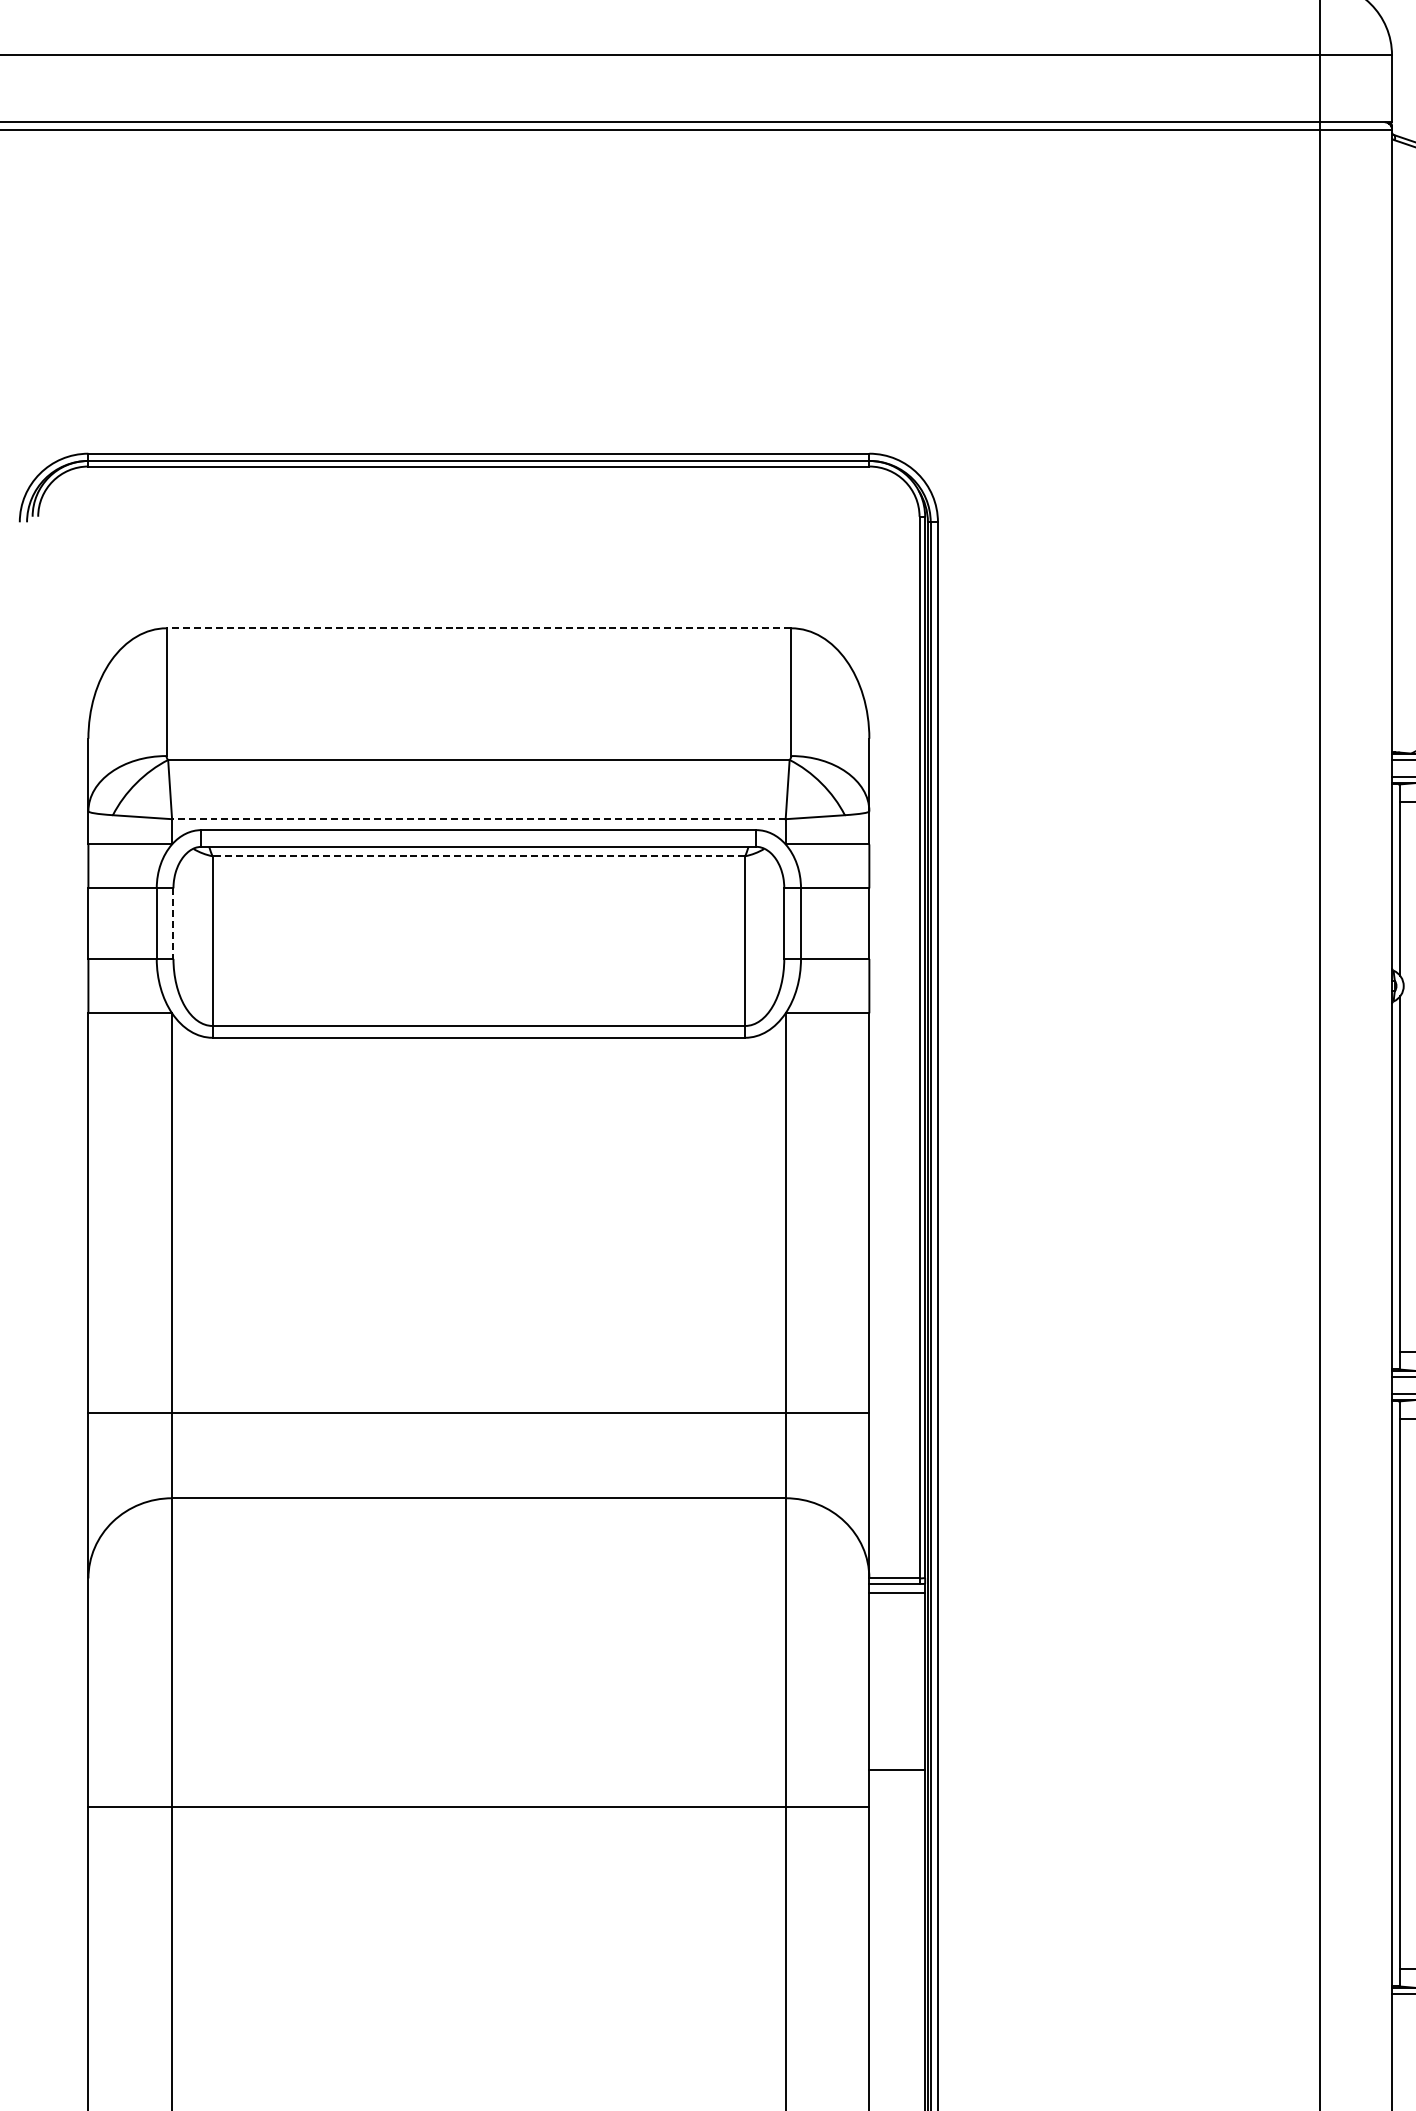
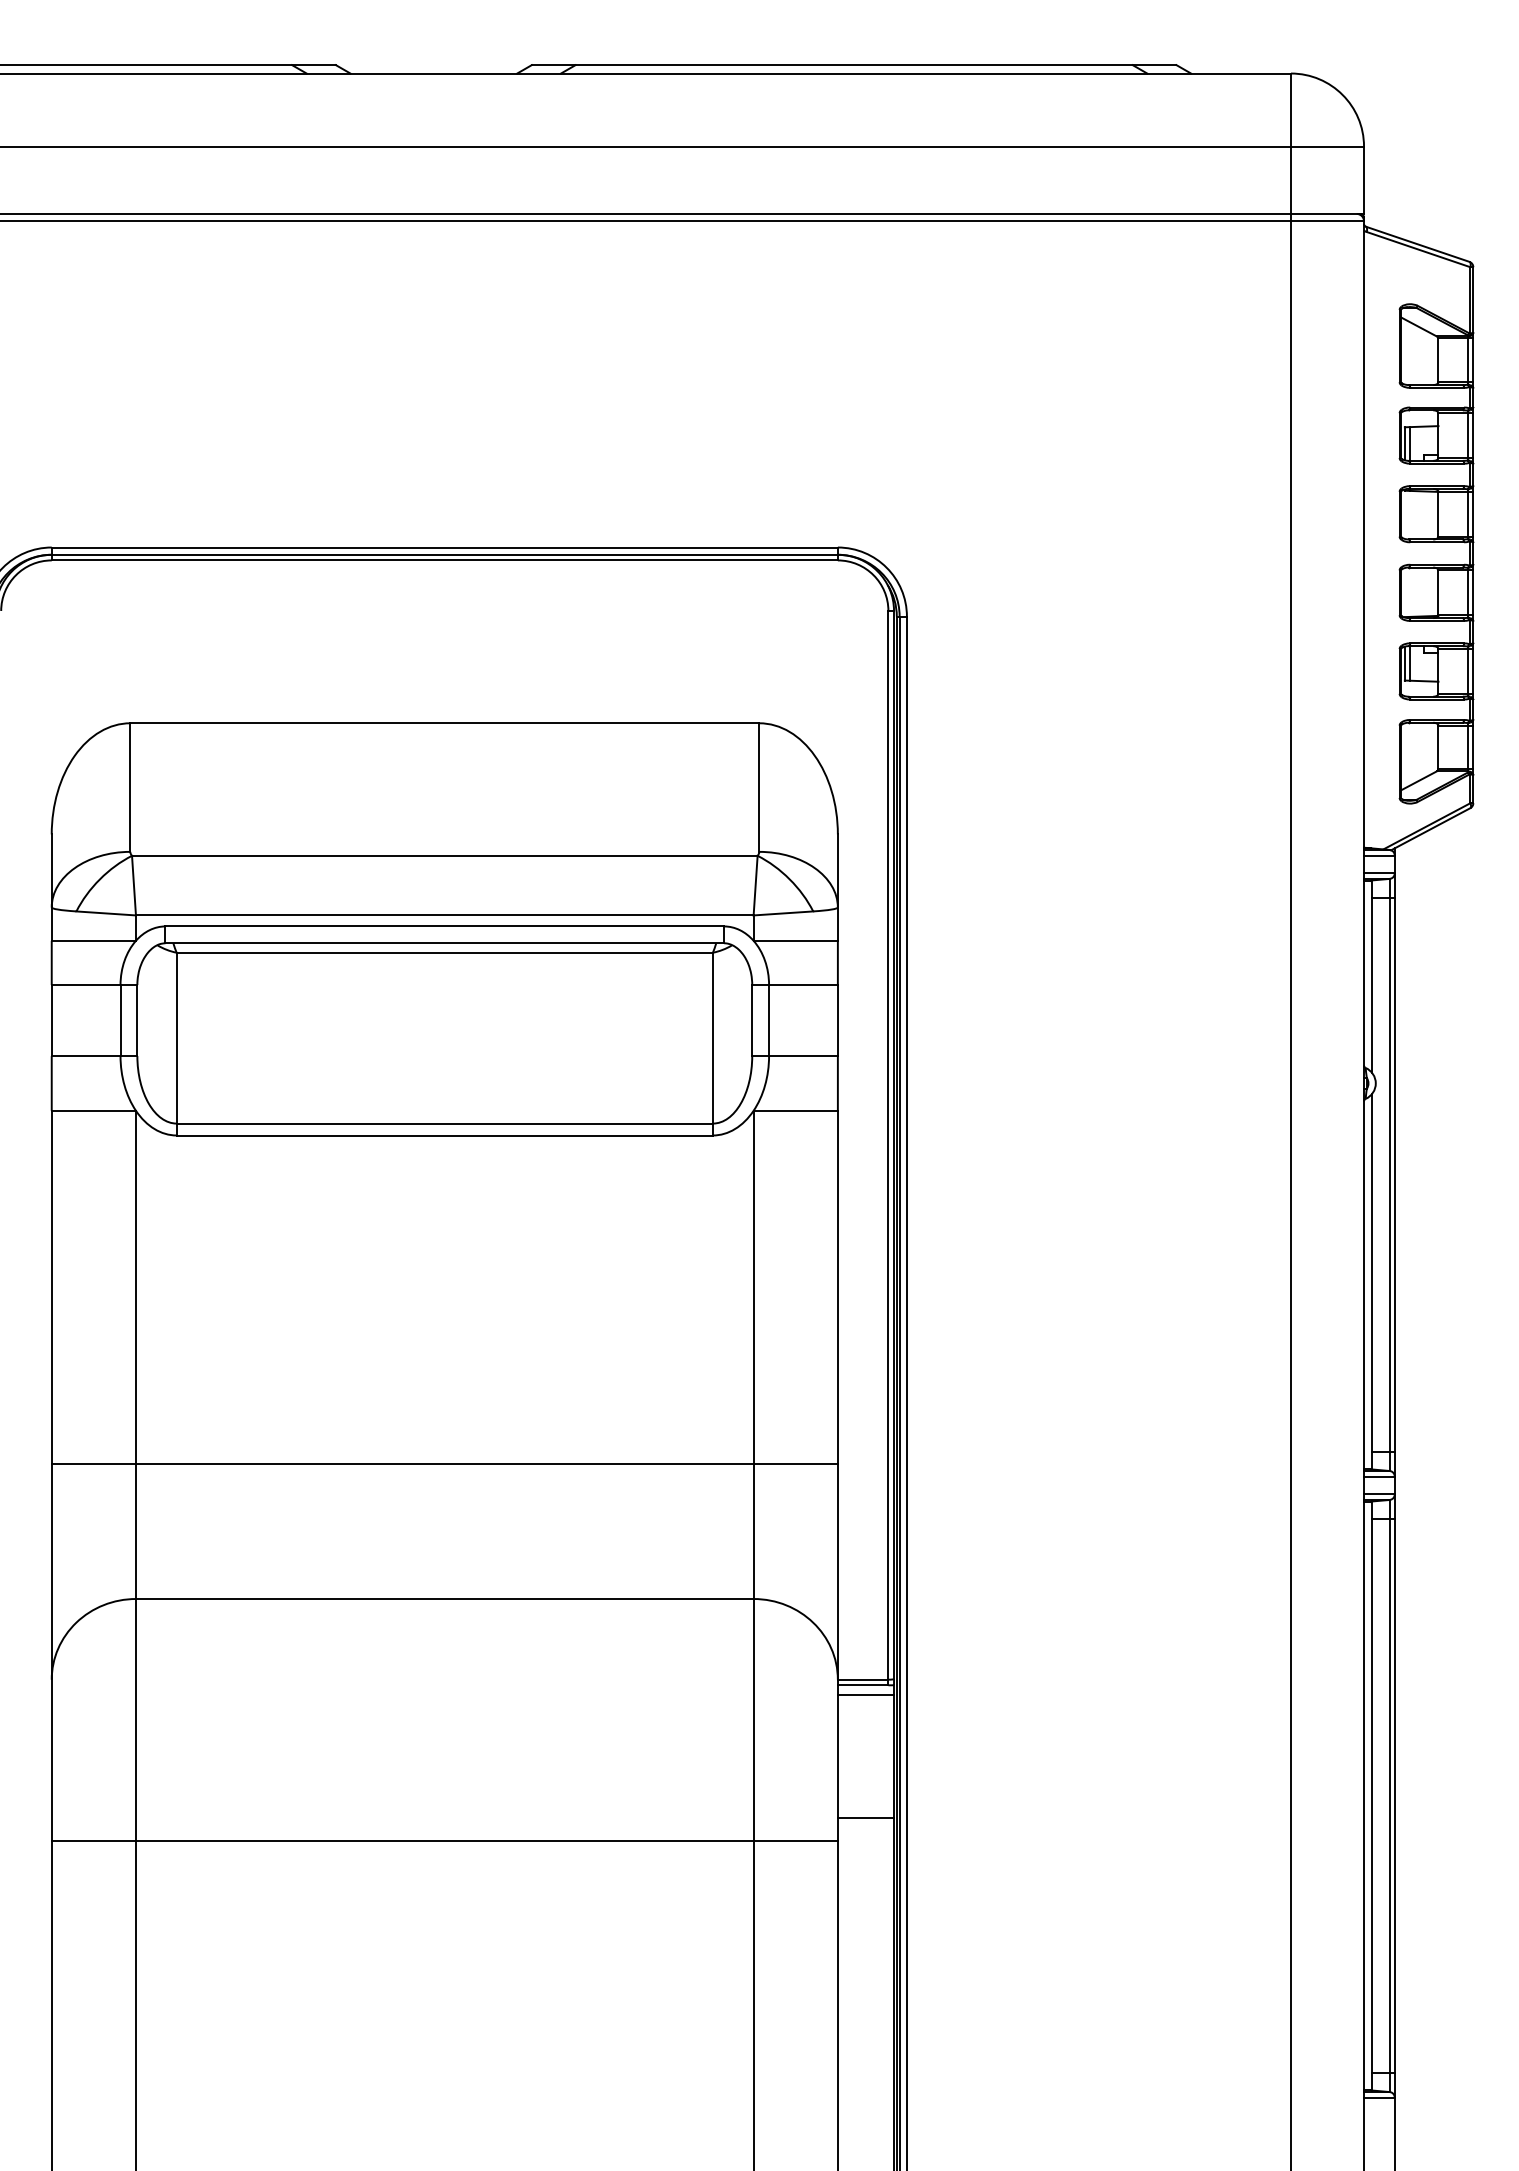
line: (478, 628) -> (444, 723), dashed -> solid
line: (478, 819) -> (444, 915), dashed -> solid
line: (478, 856) -> (444, 952), dashed -> solid
line: (173, 923) -> (137, 1020), dashed -> solid
line: (478, 1413) -> (444, 1464), moved
line: (896, 1769) -> (865, 1818), moved
line: (478, 1807) -> (444, 1841), moved

